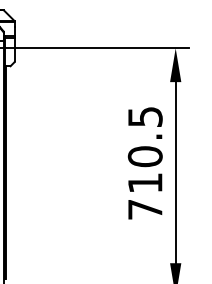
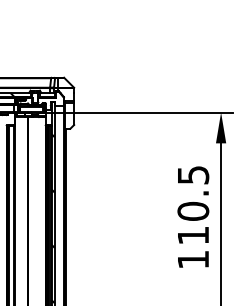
text: (145, 209) -> (193, 259), 710.5 -> 110.5

